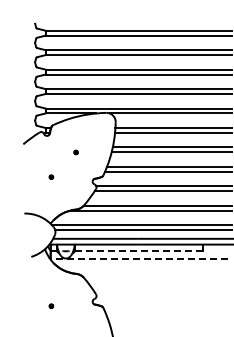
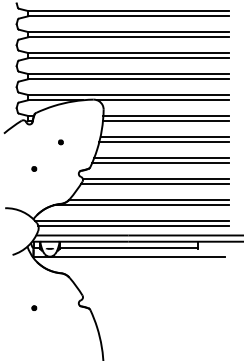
line: (138, 250) -> (128, 248), dashed -> solid
line: (138, 259) -> (128, 257), dashed -> solid

